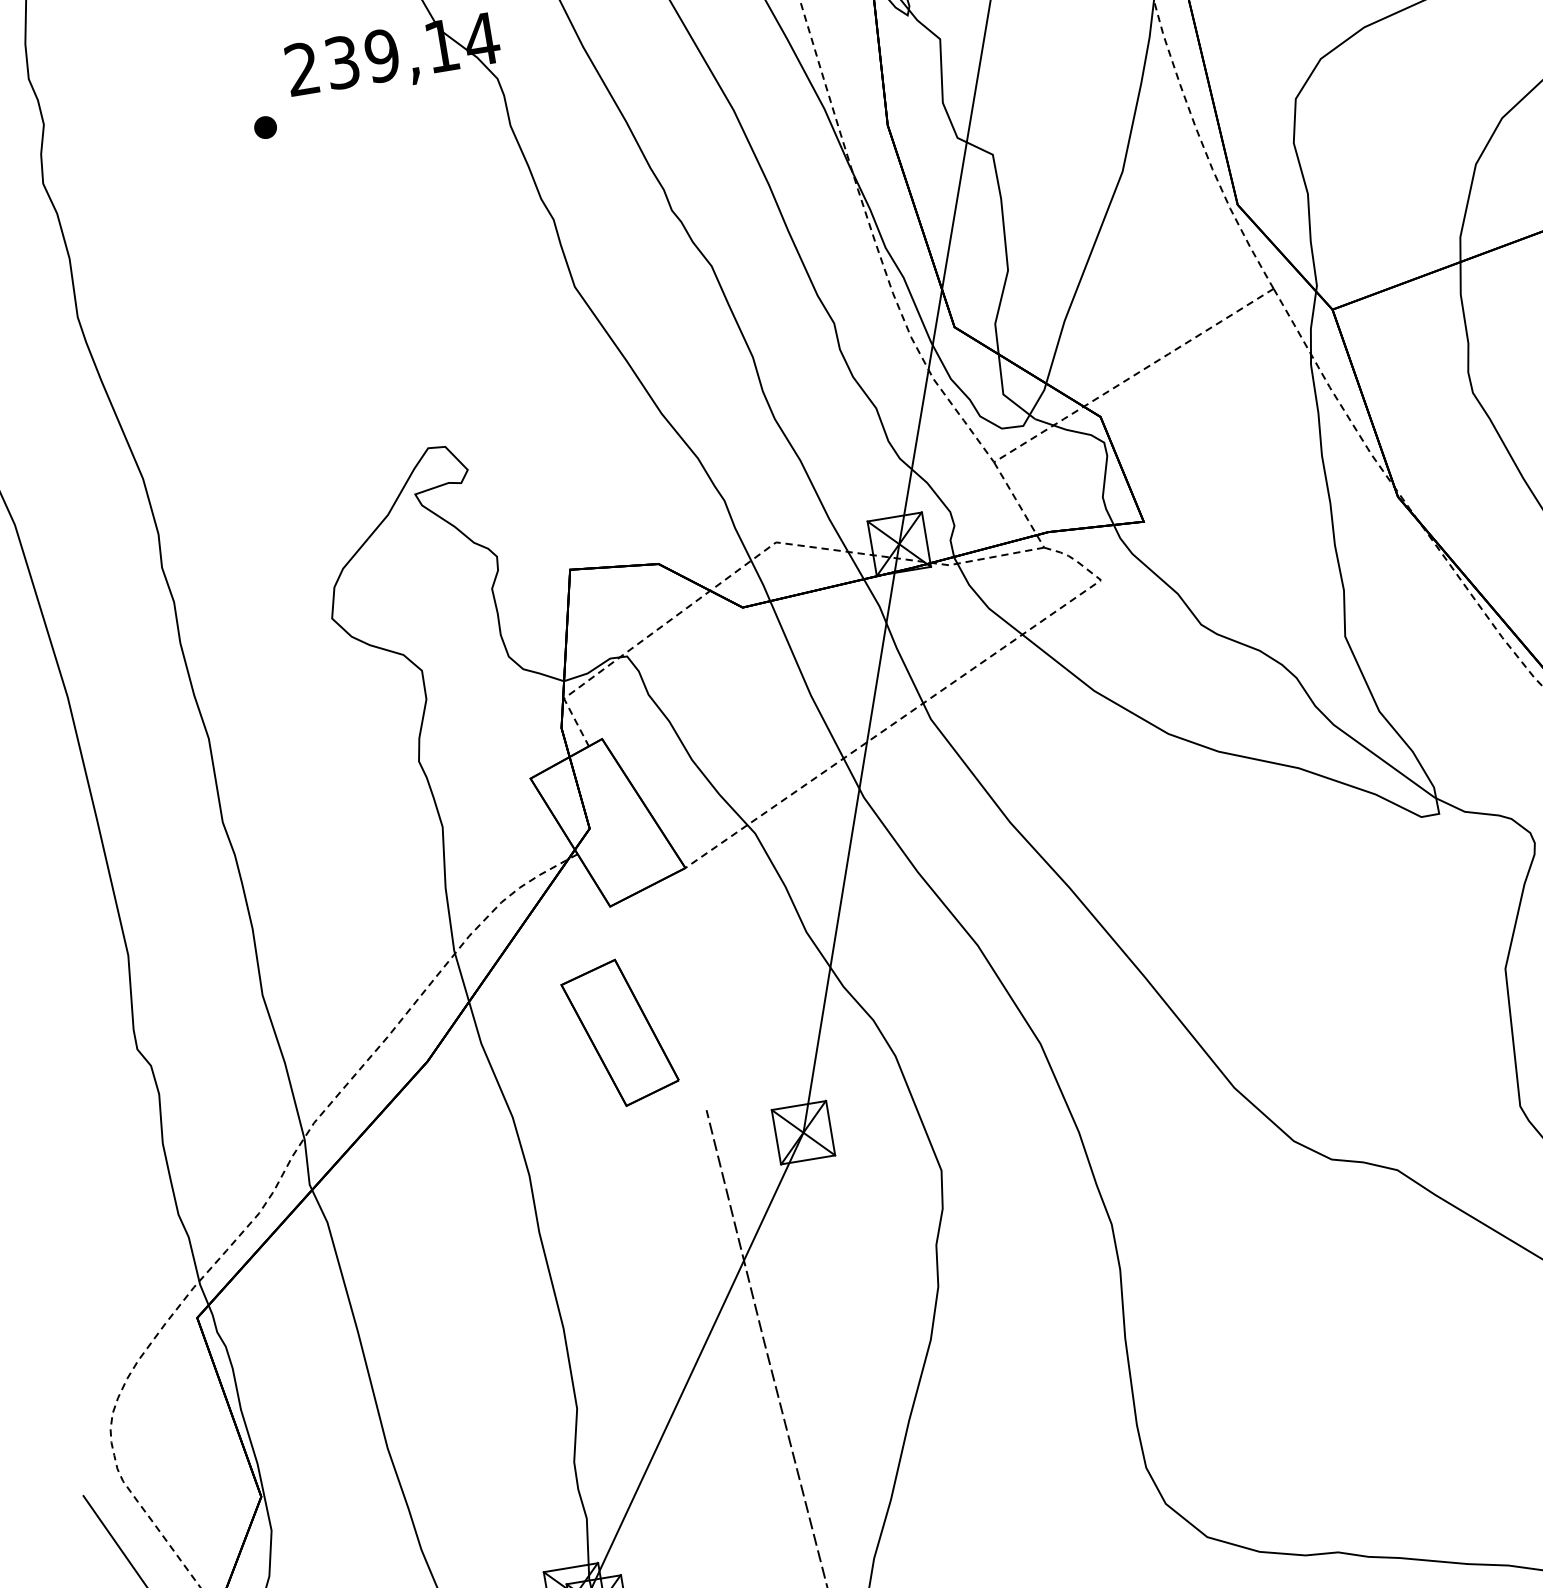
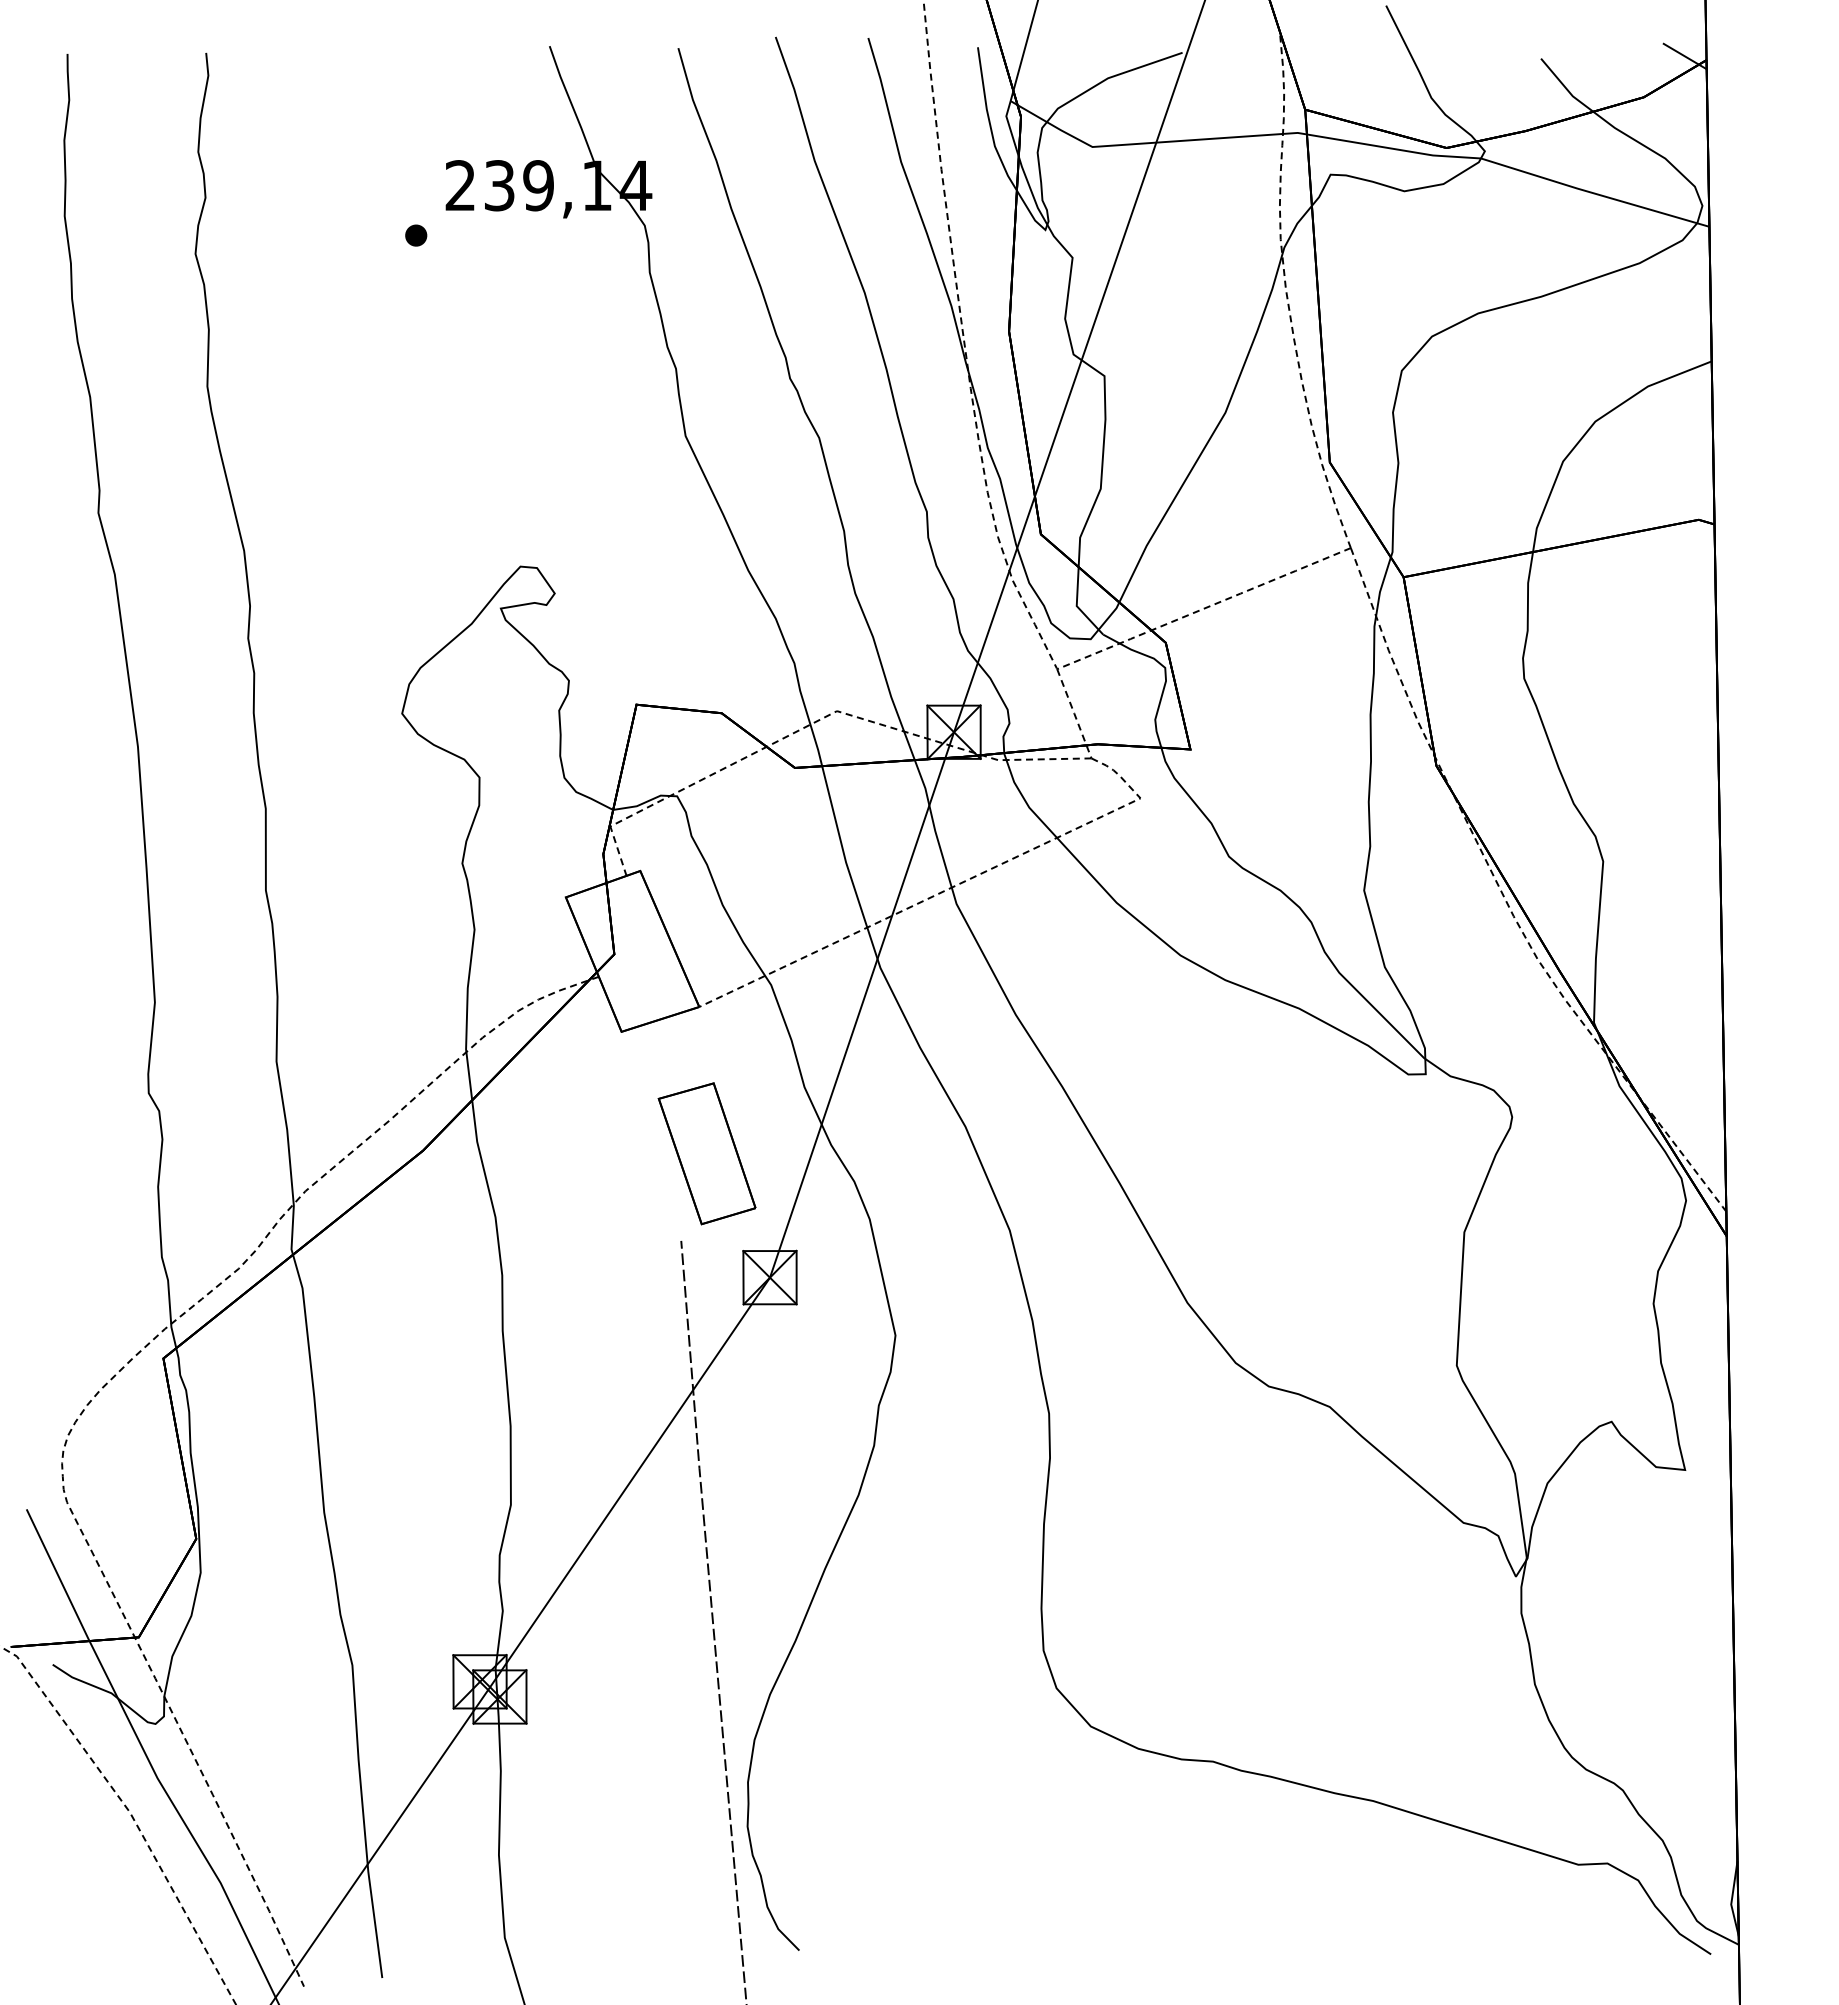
part: (619, 1032) -> (706, 1153), moved

